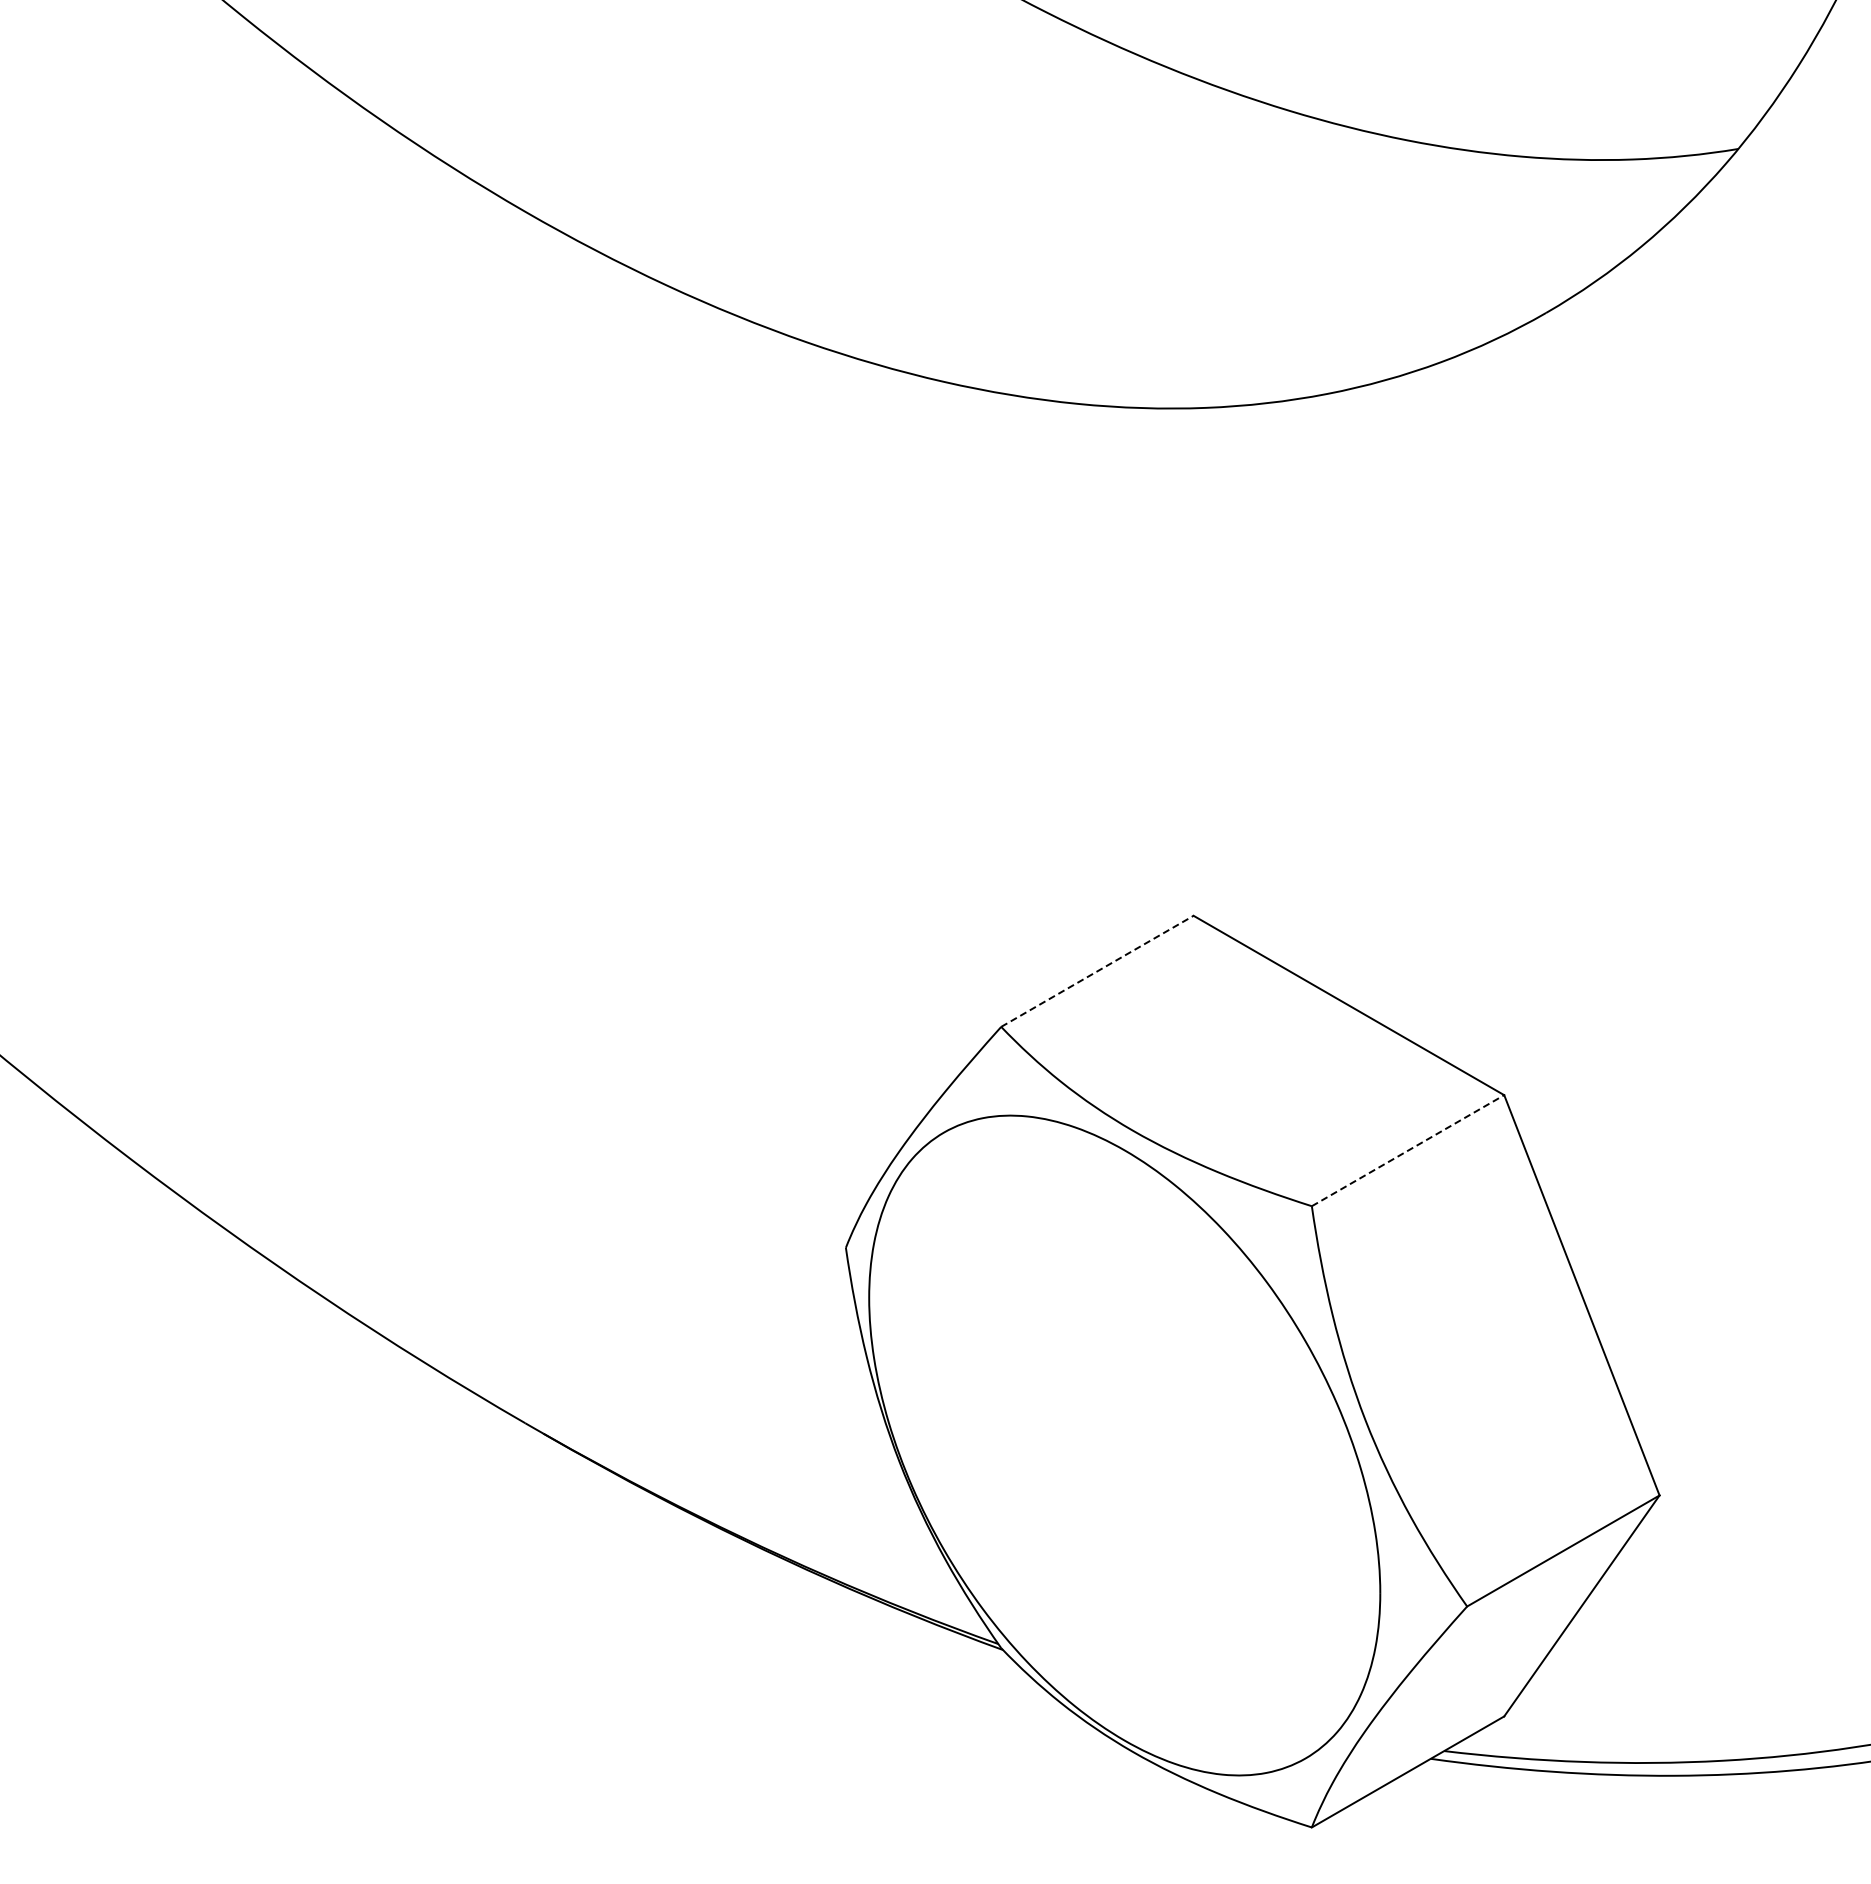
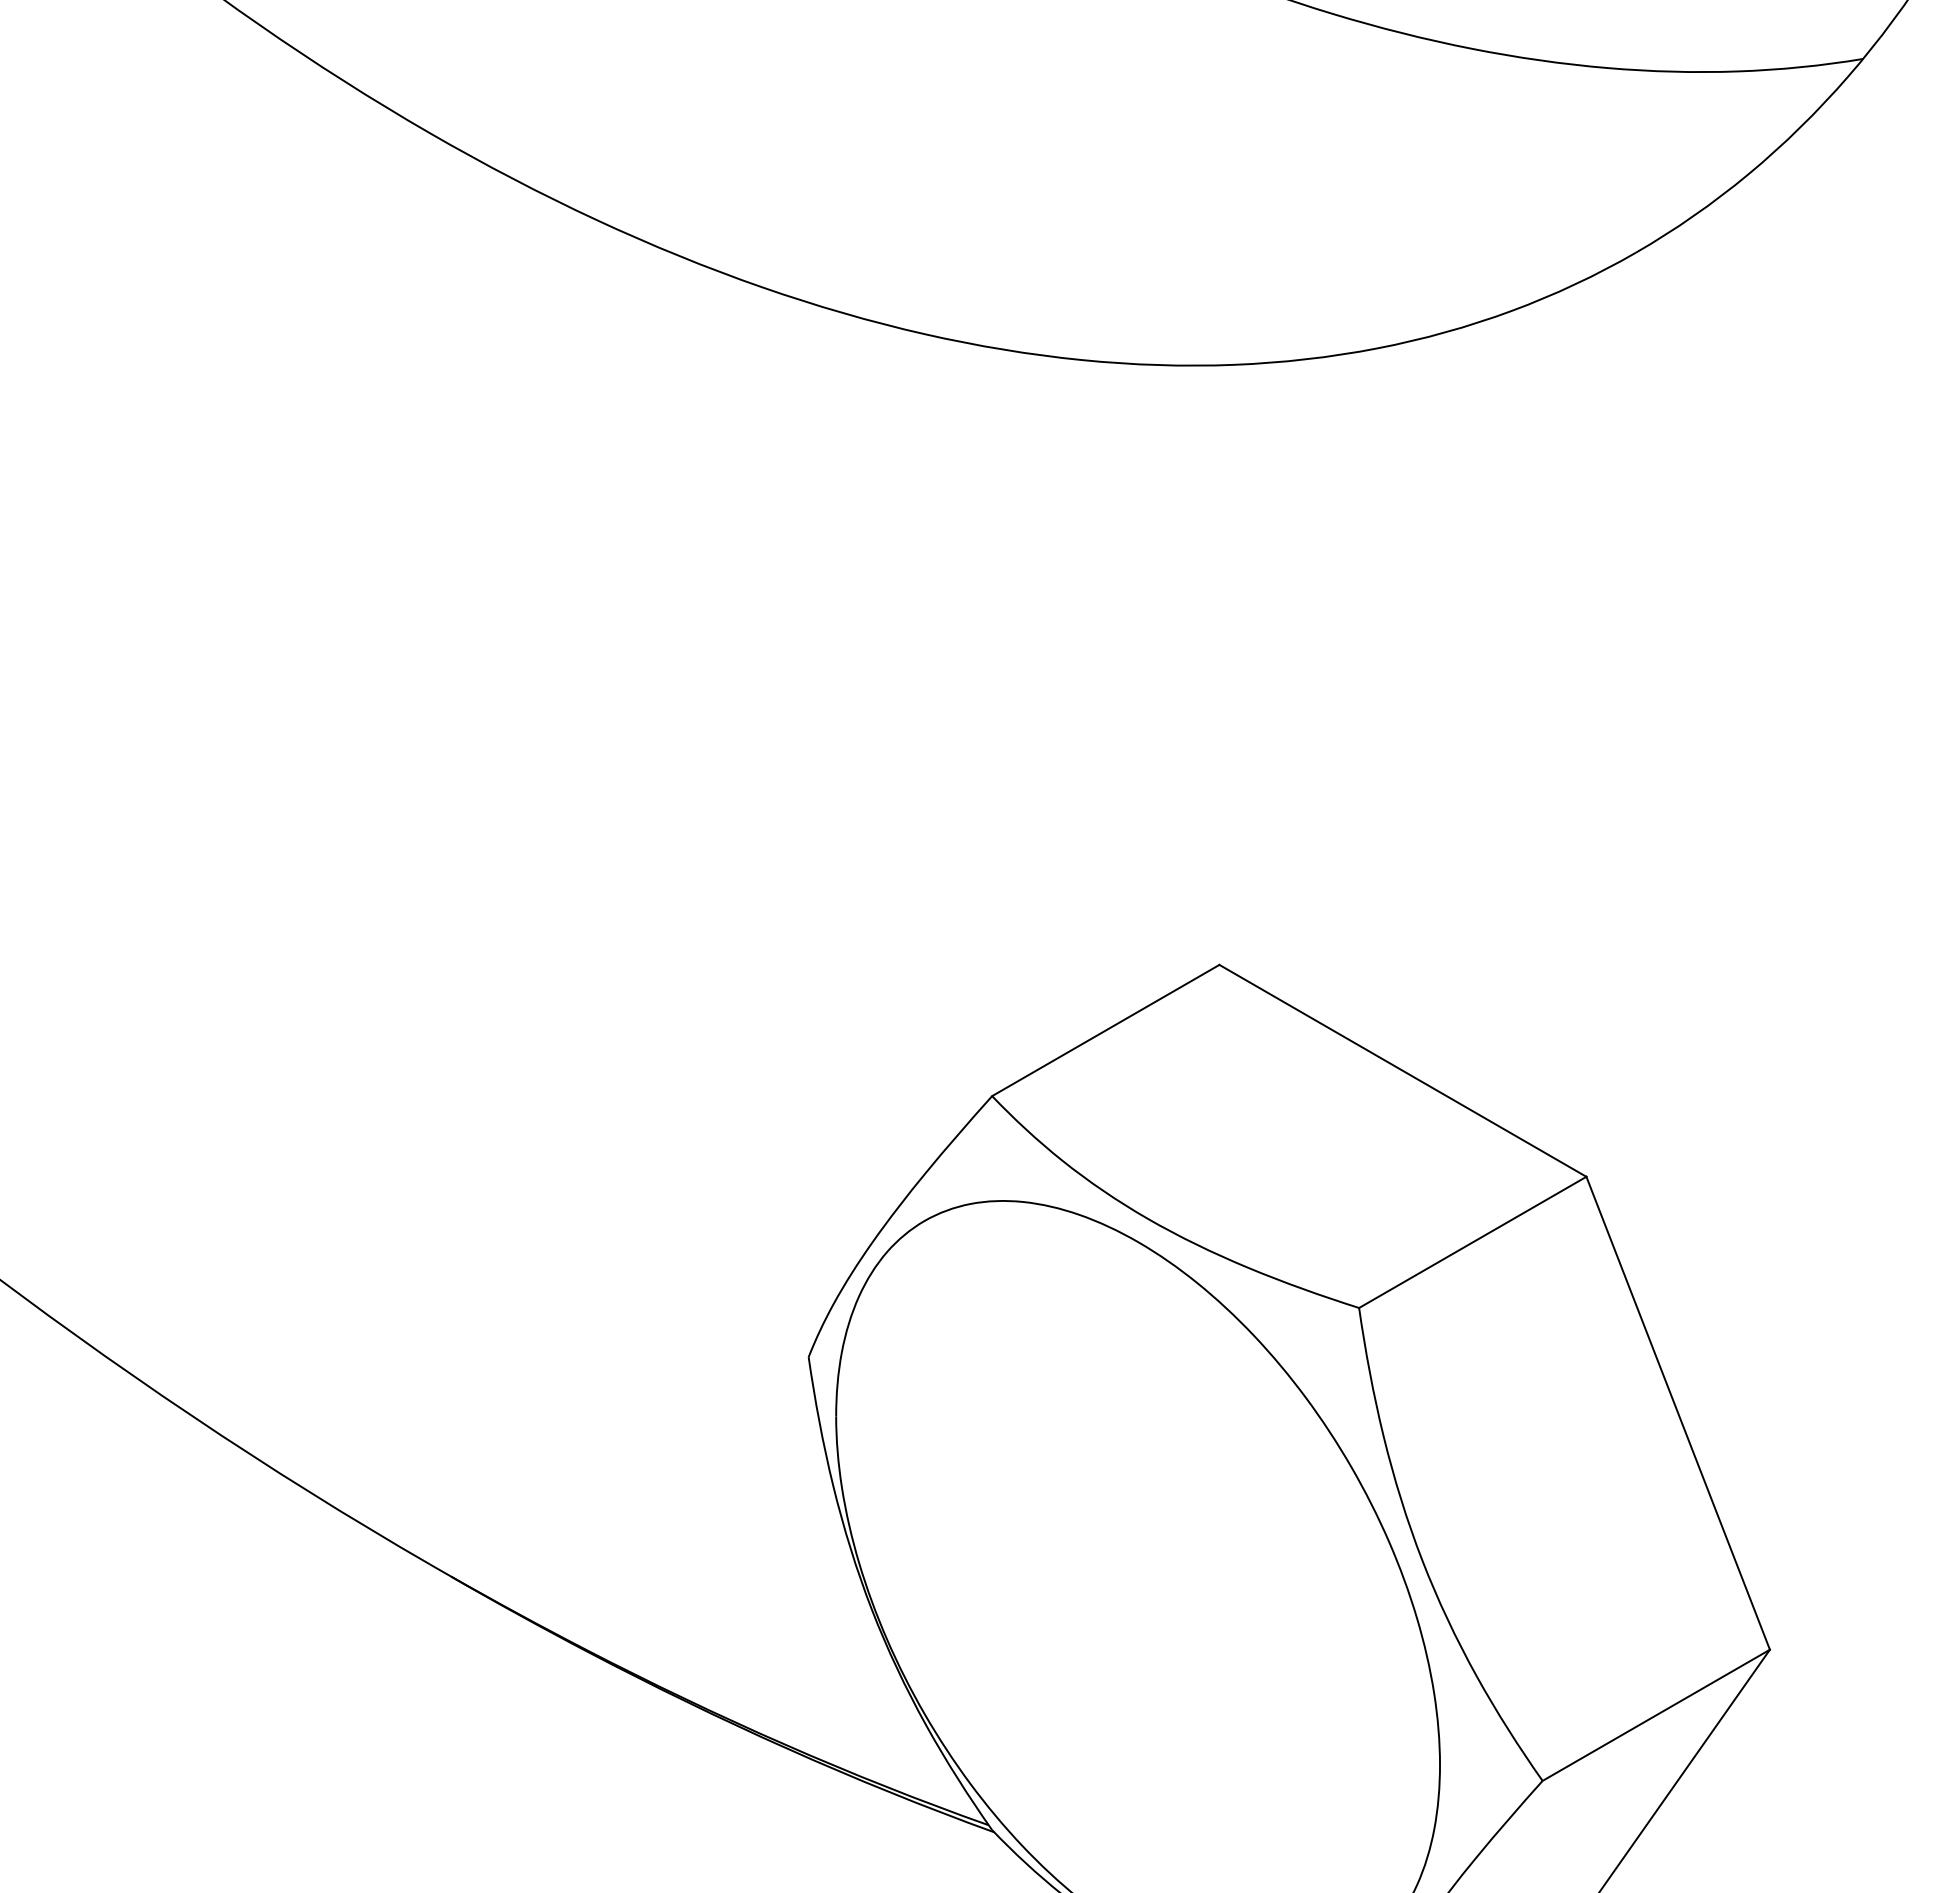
line: (1097, 971) -> (1105, 1030), dashed -> solid
line: (1408, 1150) -> (1473, 1242), dashed -> solid

